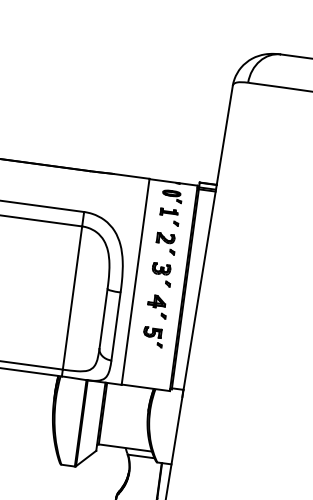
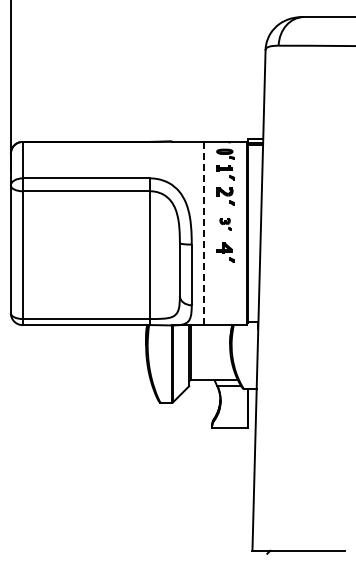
part: (161, 275) -> (225, 224), size x0.6
line: (135, 281) -> (203, 233), solid -> dashed
part: (153, 336) -> (225, 279), removed

